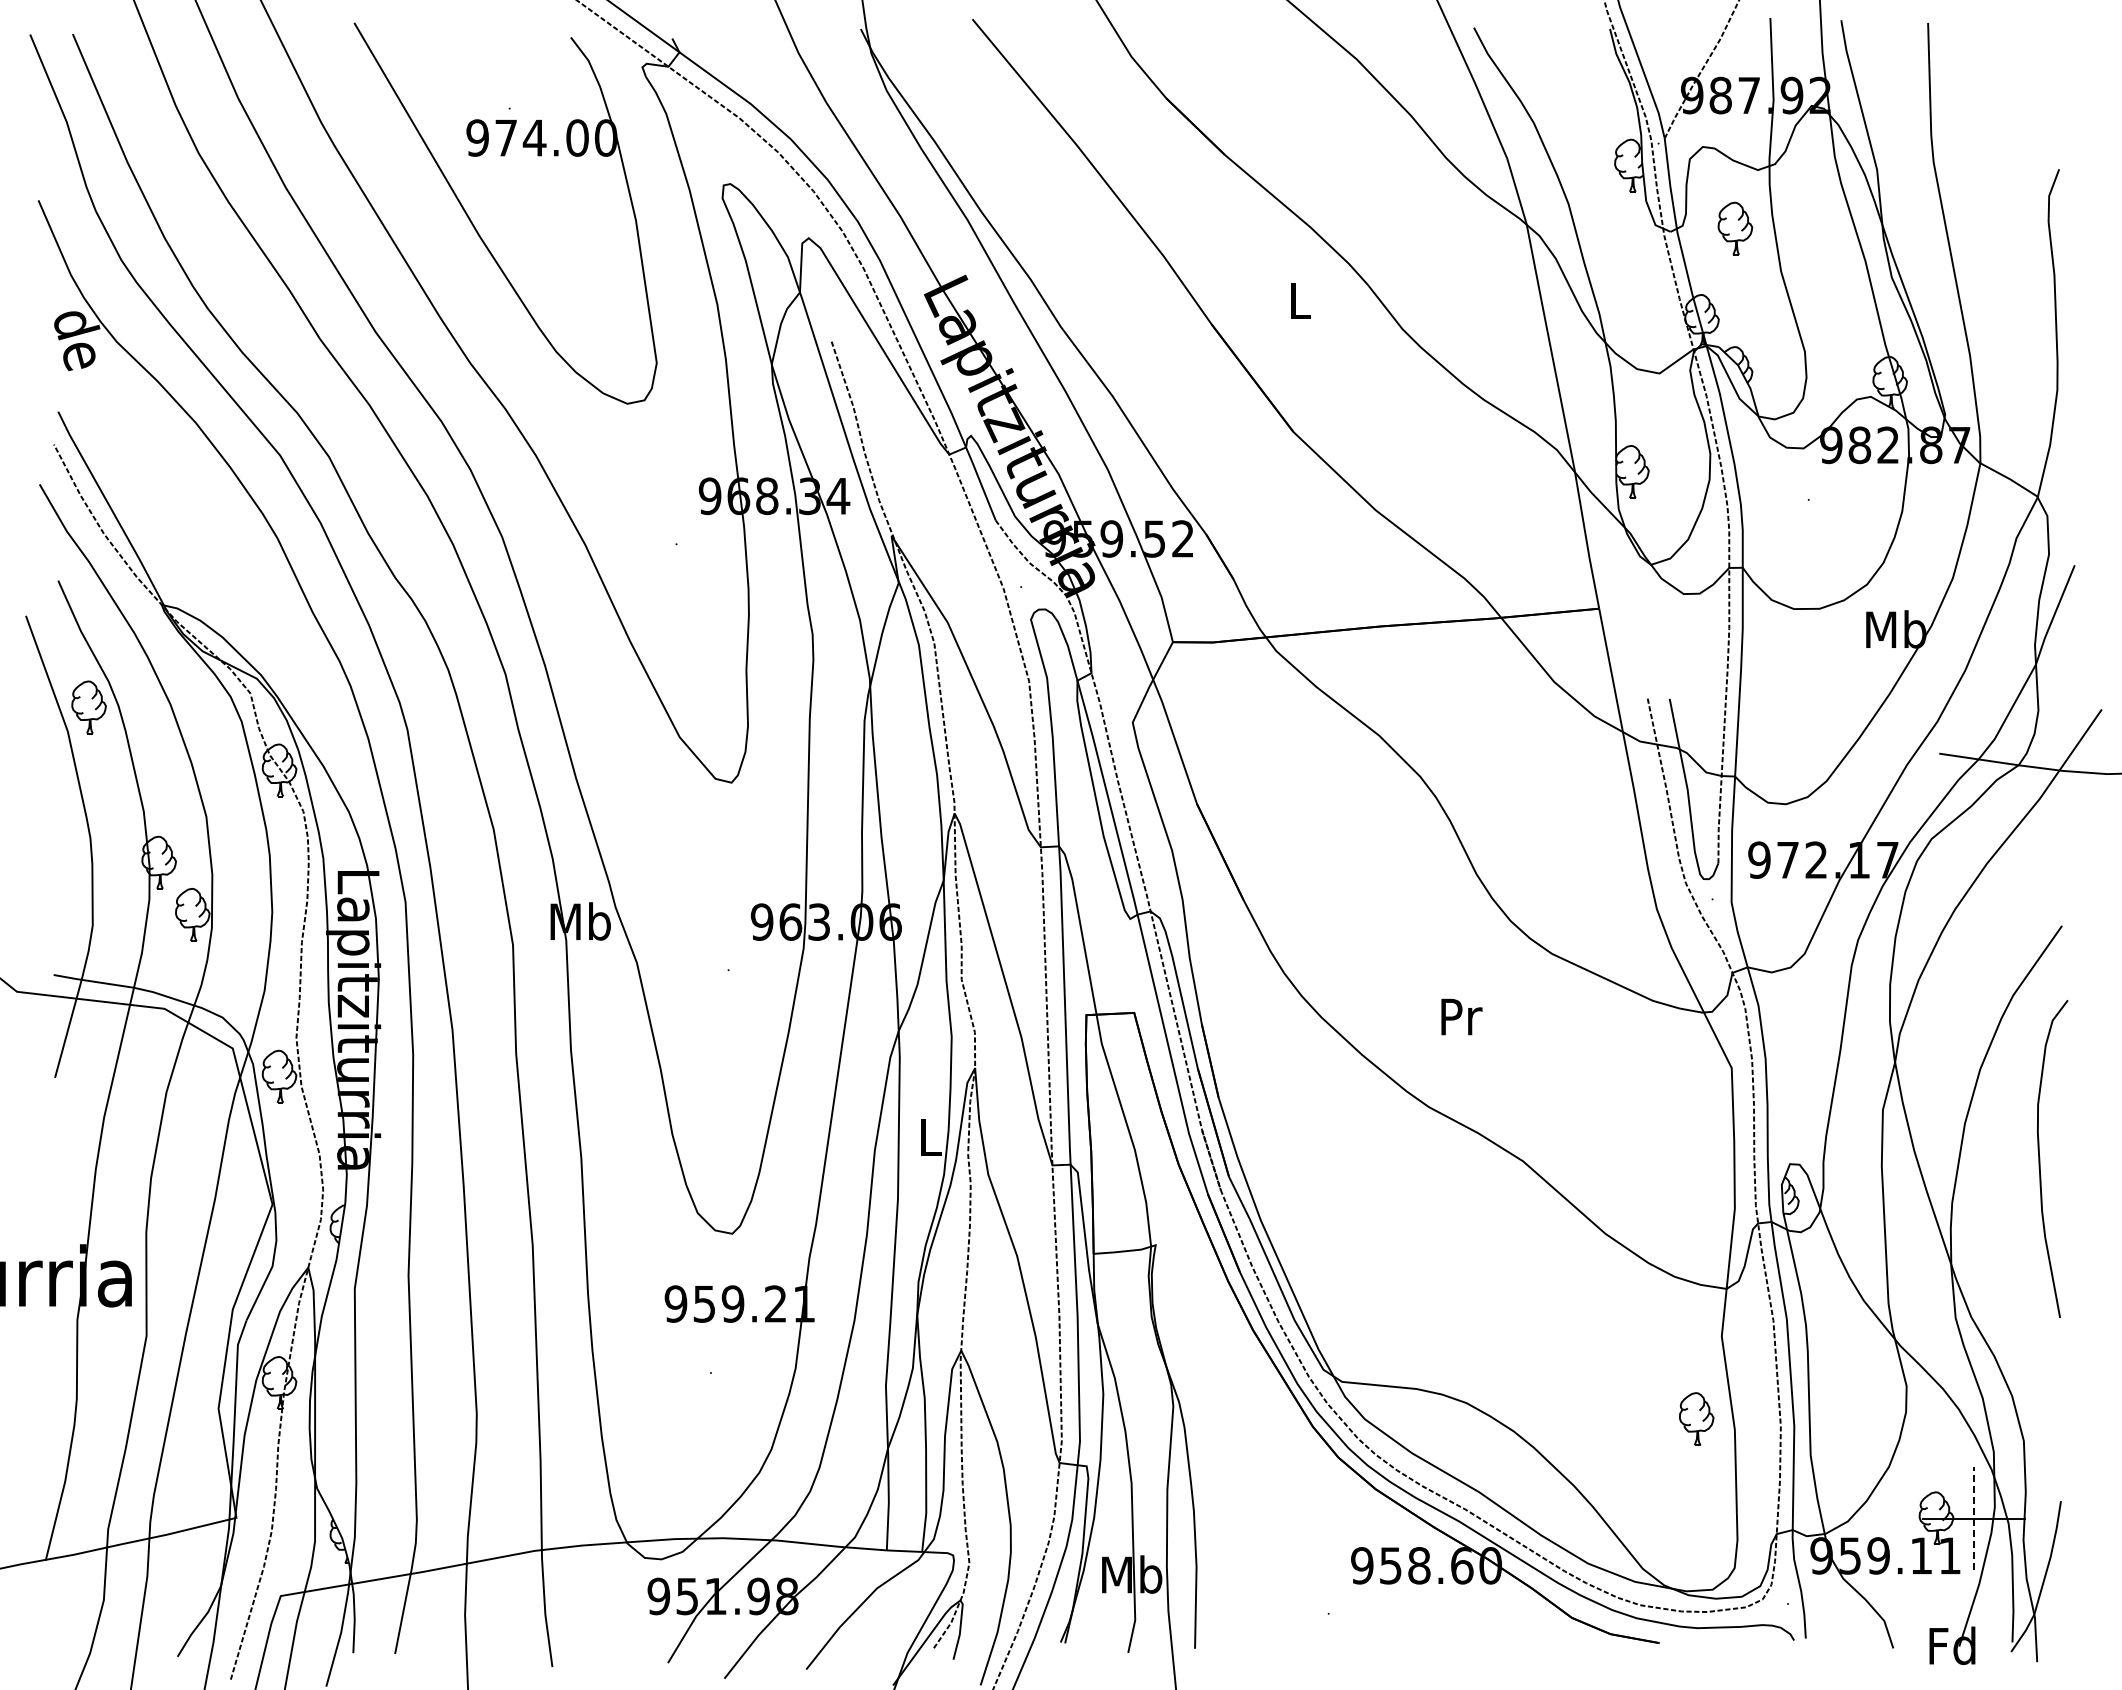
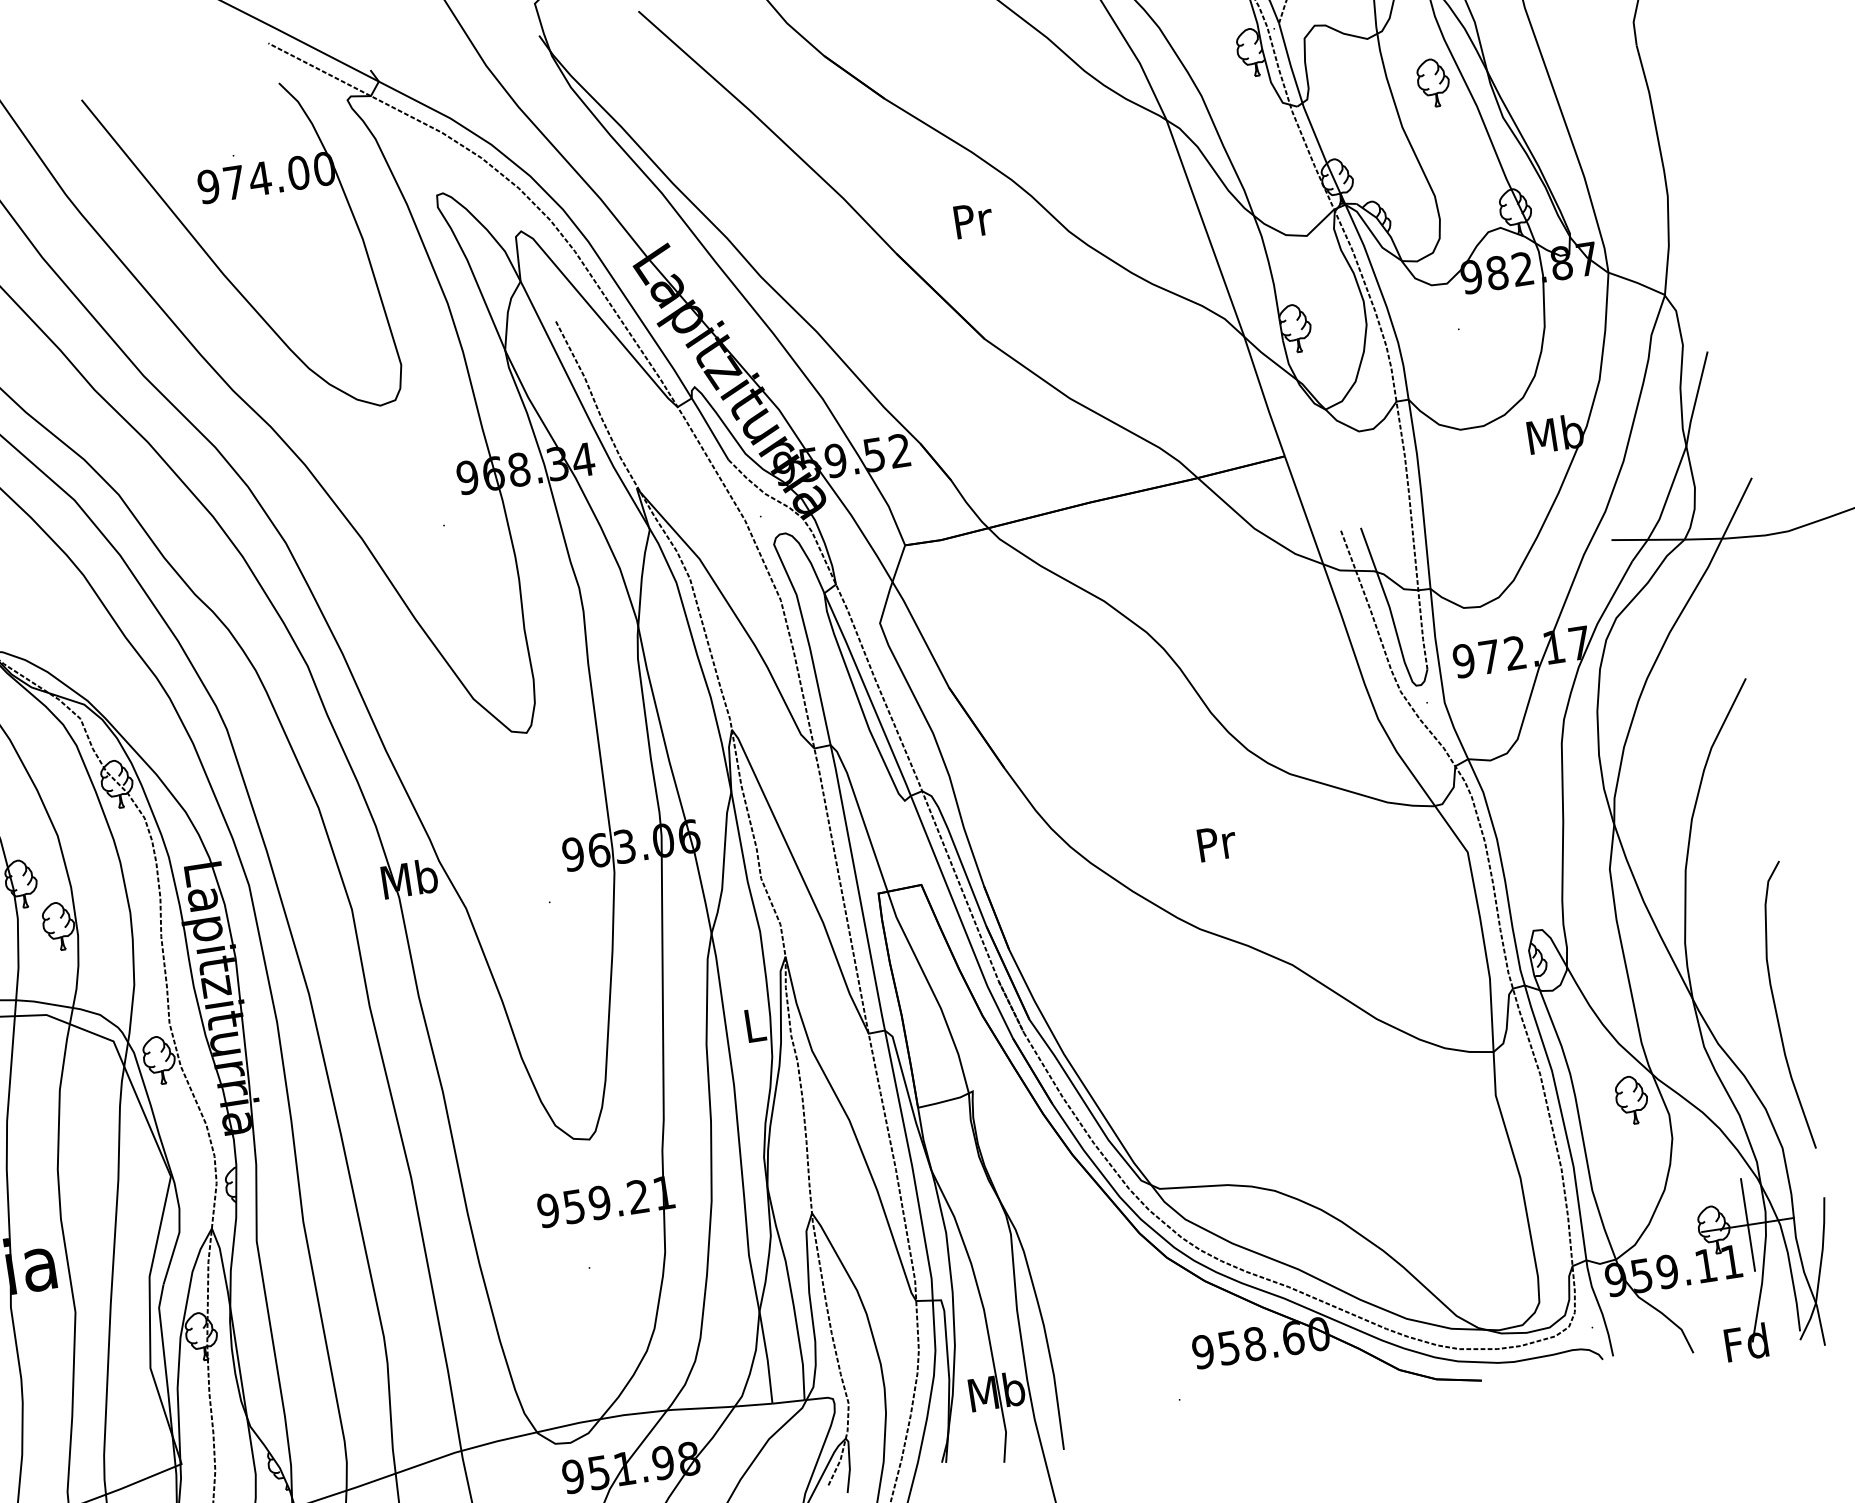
part: (1735, 228) -> (1433, 82), moved
text: (1300, 301) -> (973, 220), L -> Pr
curve: (2040, 1159) -> (1776, 1008), moved
part: (1696, 1418) -> (1631, 1099), moved
line: (1973, 1518) -> (1747, 1224), dashed -> solid

